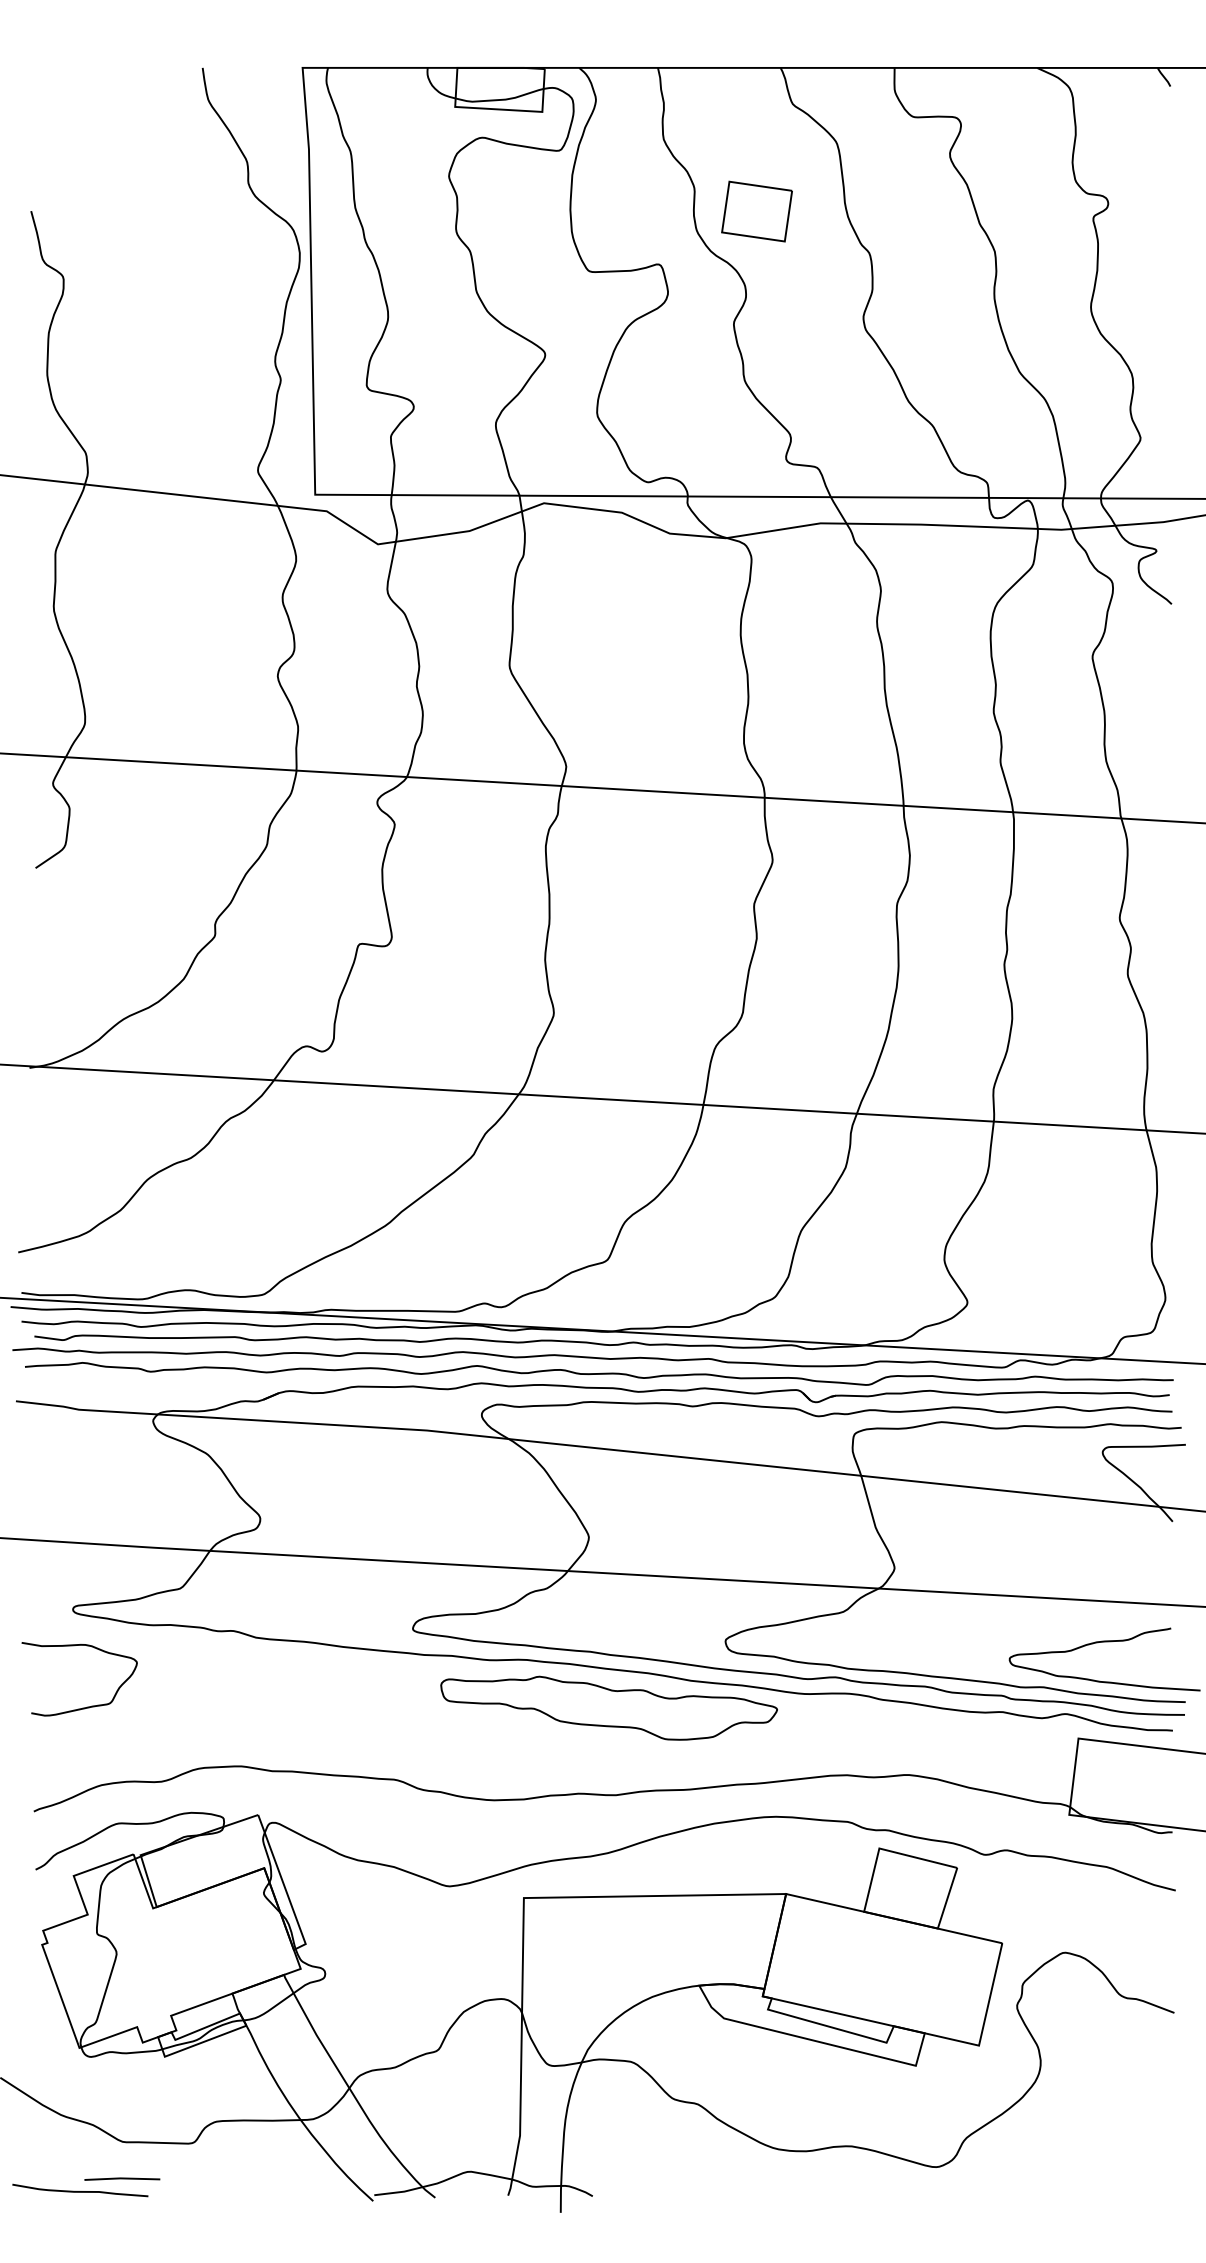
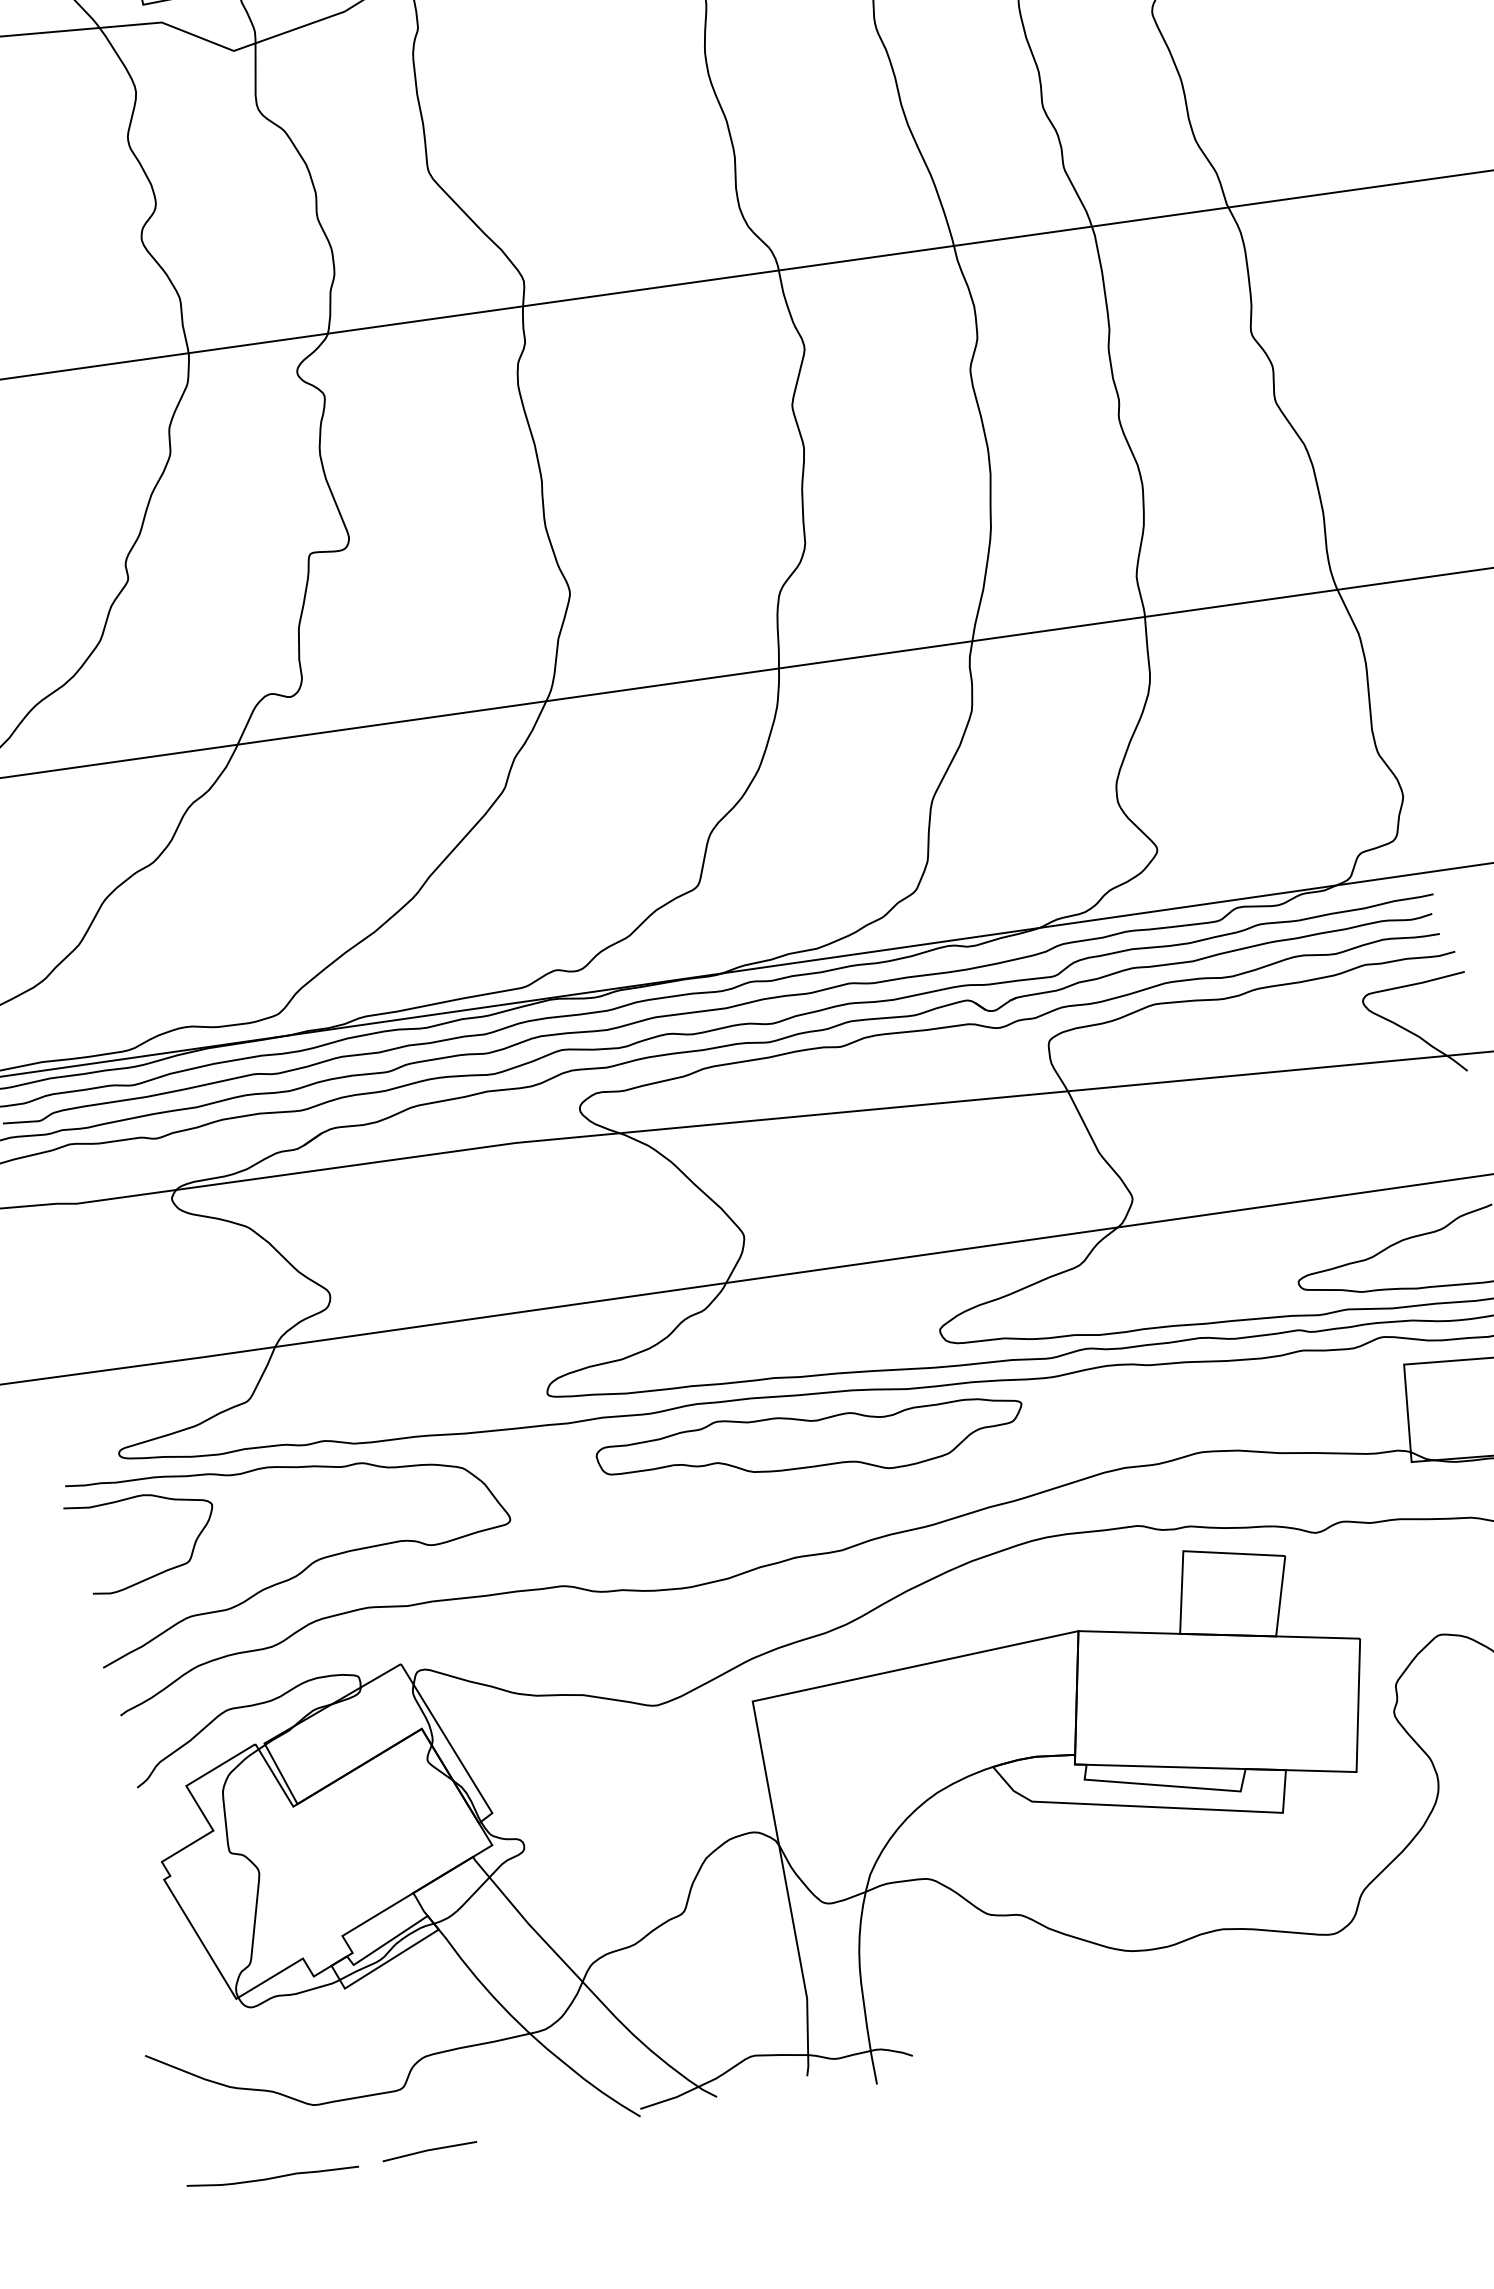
curve: (207, 1721) -> (314, 1560), added
line: (122, 2178) -> (429, 2150), moved

